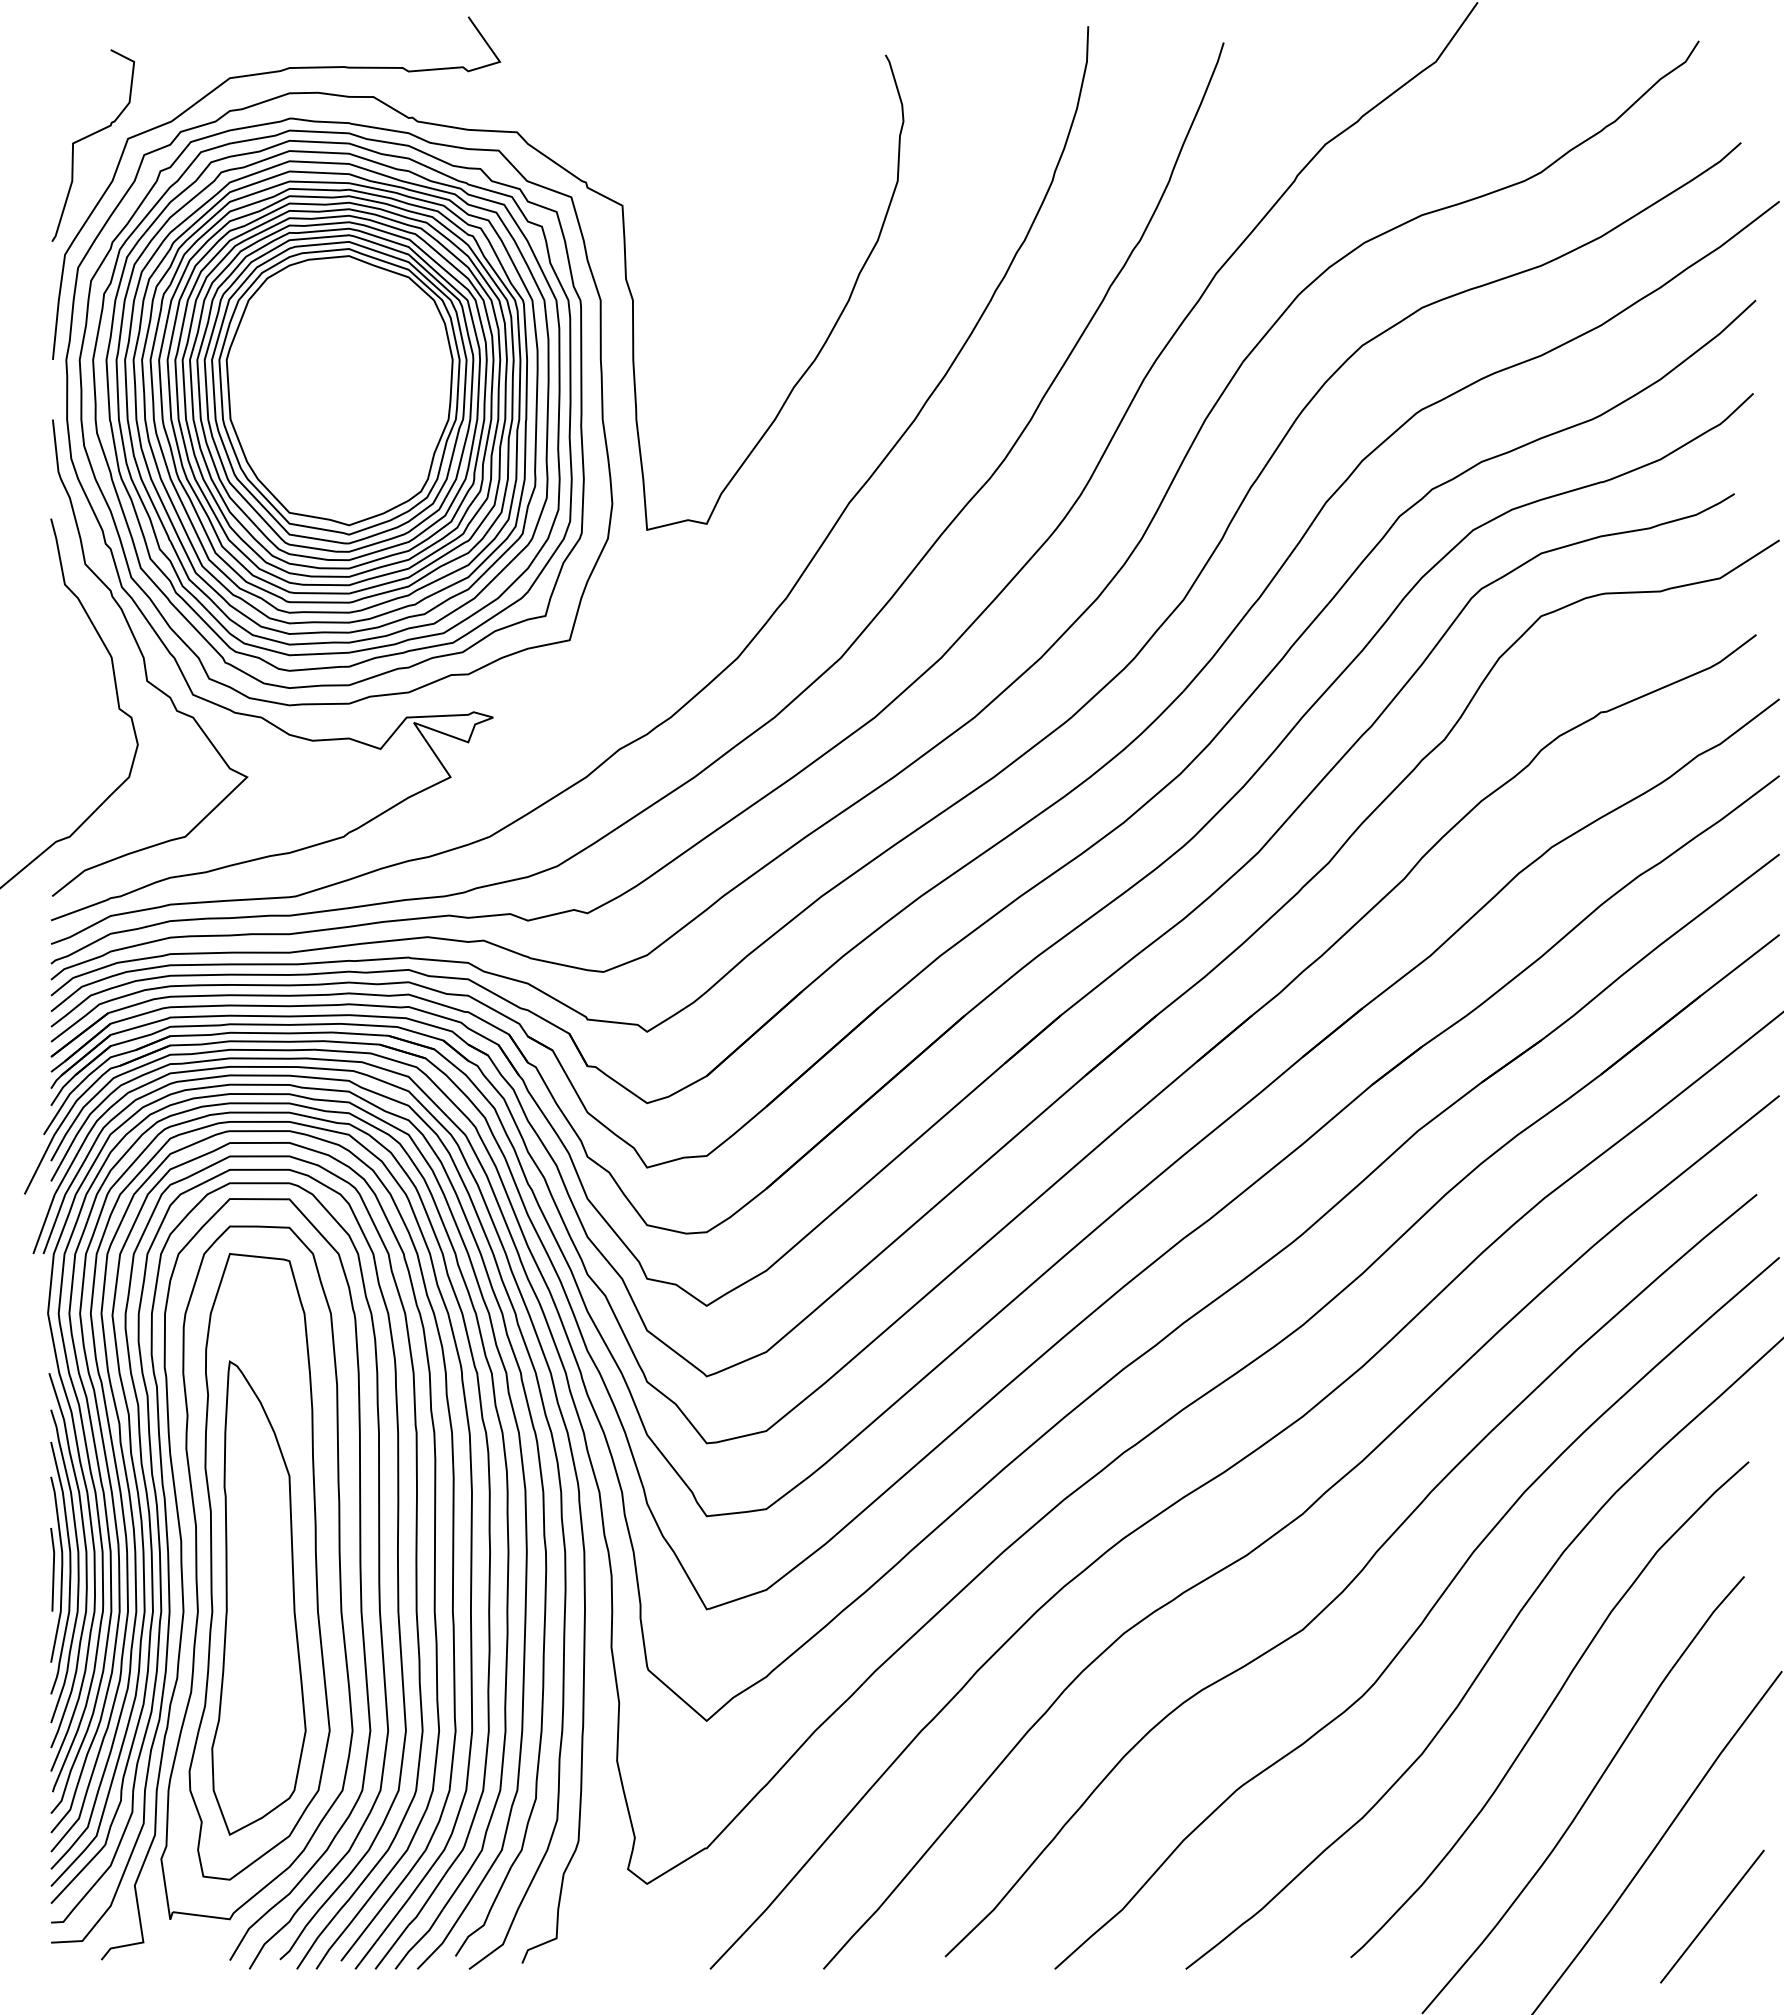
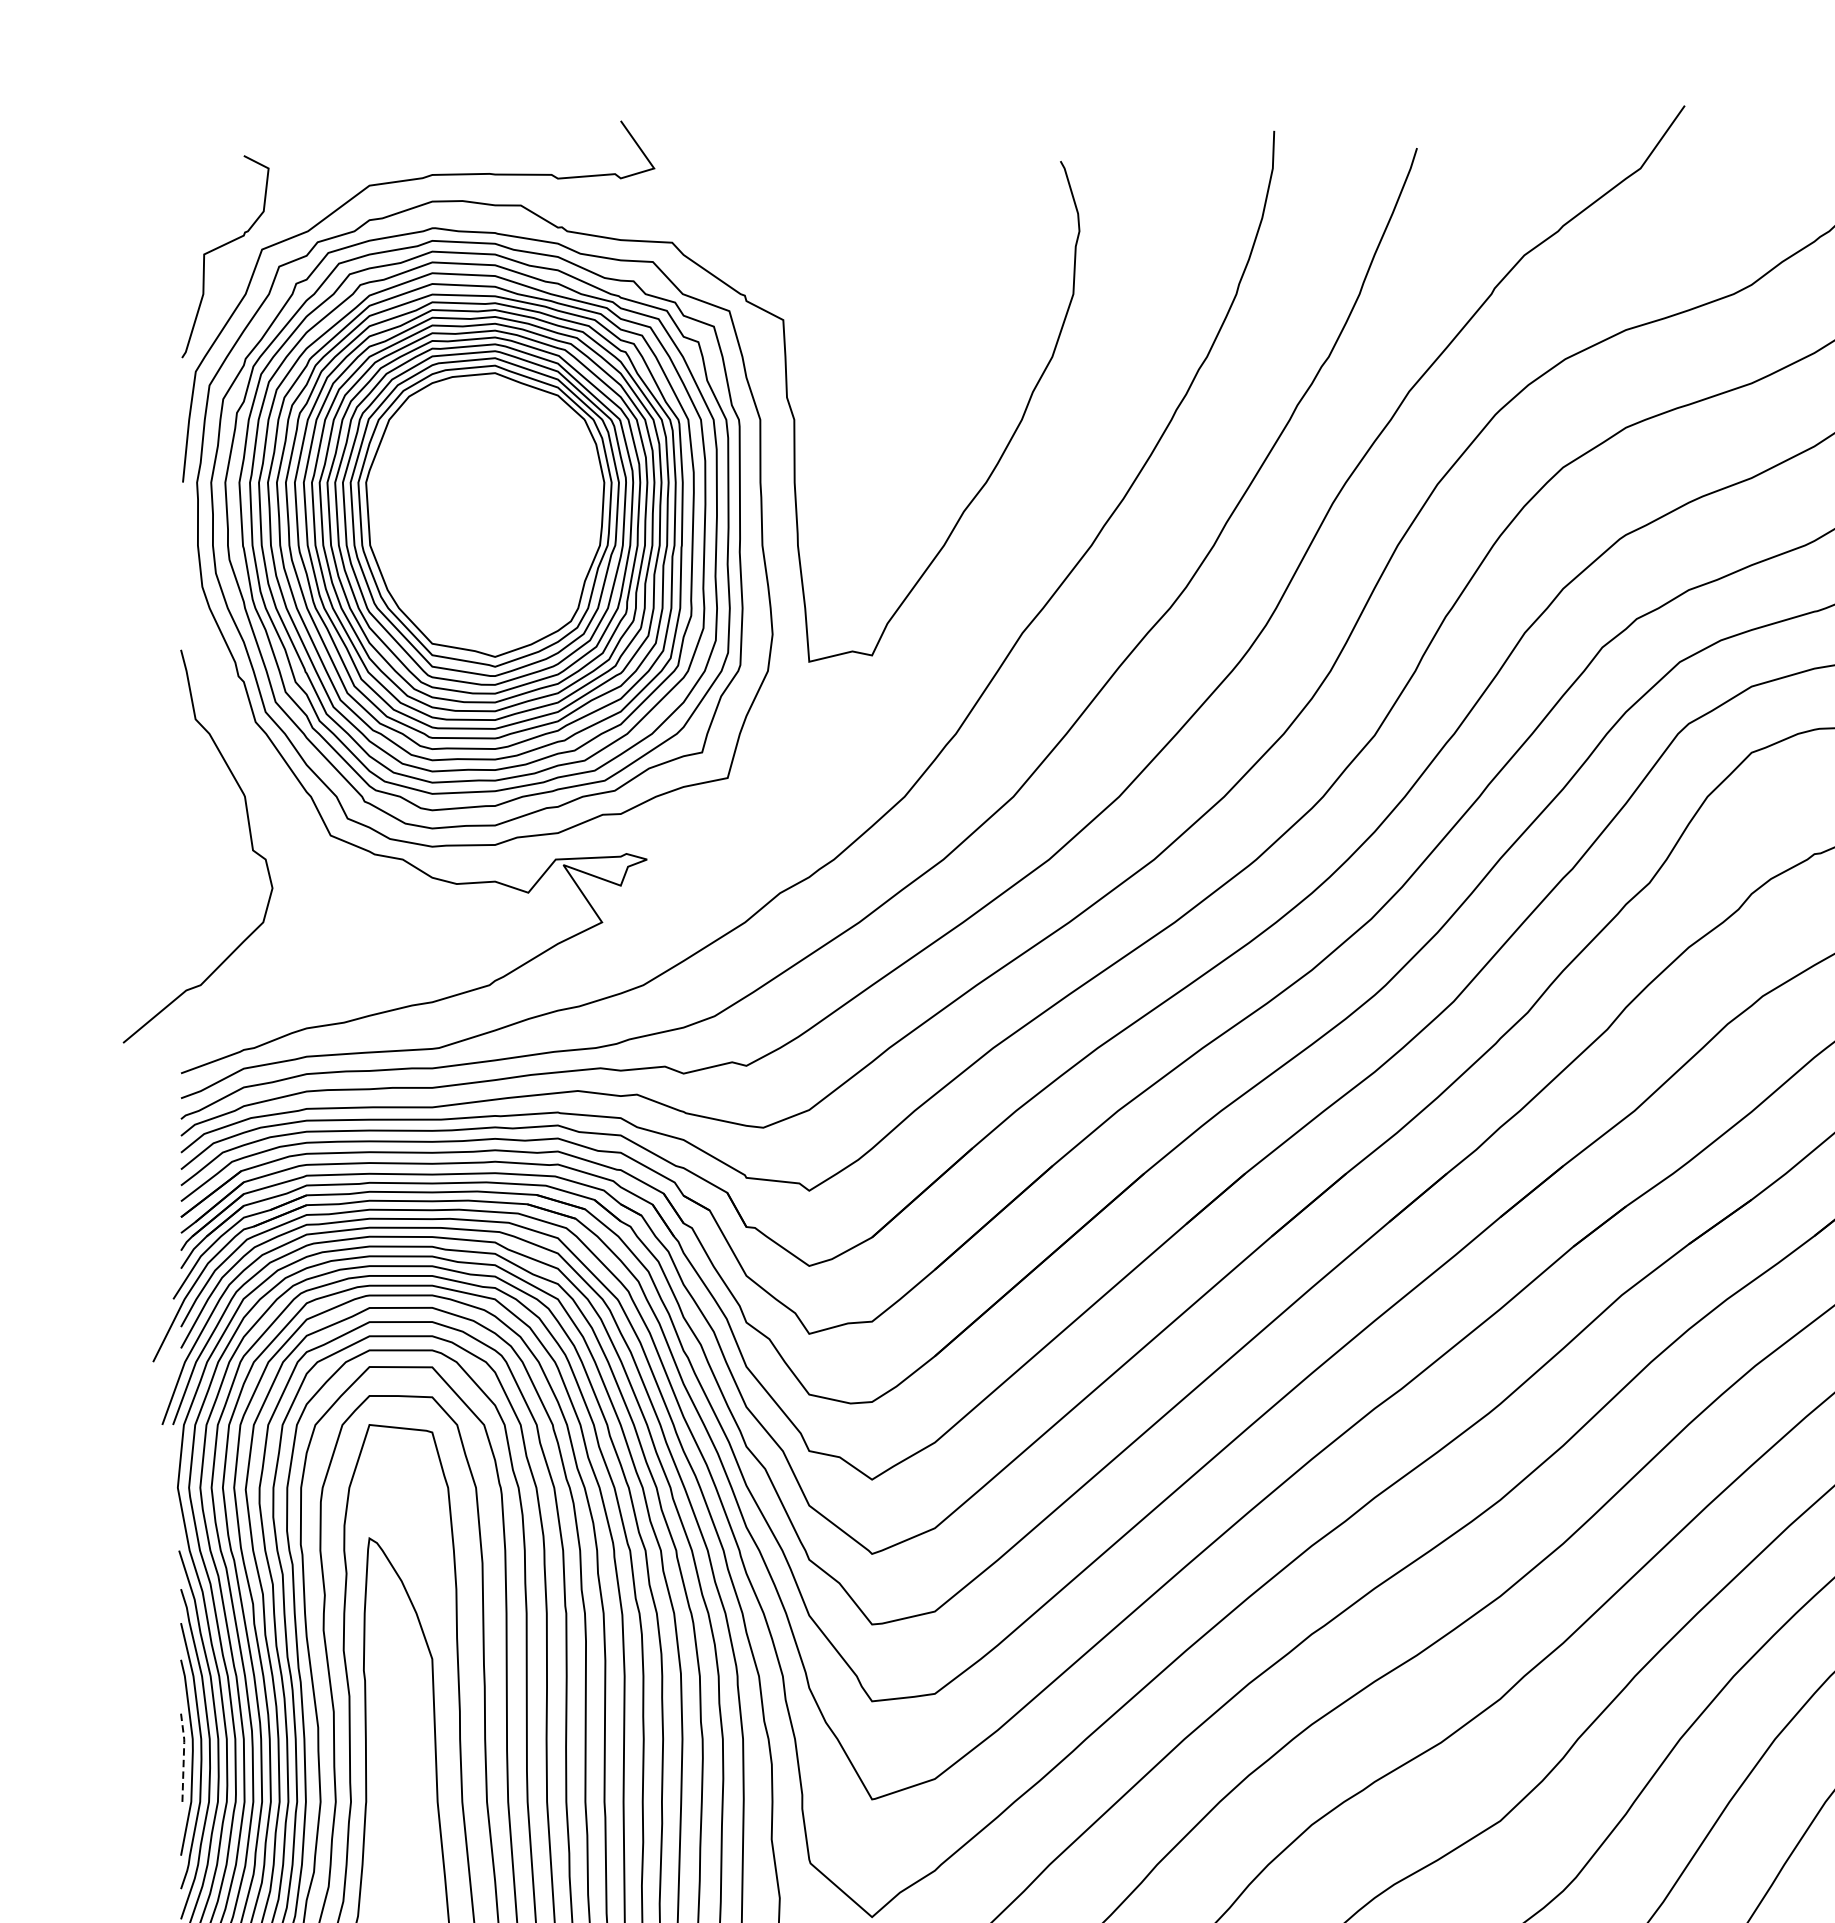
curve: (144, 657) -> (279, 796), removed
line: (53, 1568) -> (183, 1756), solid -> dashed

